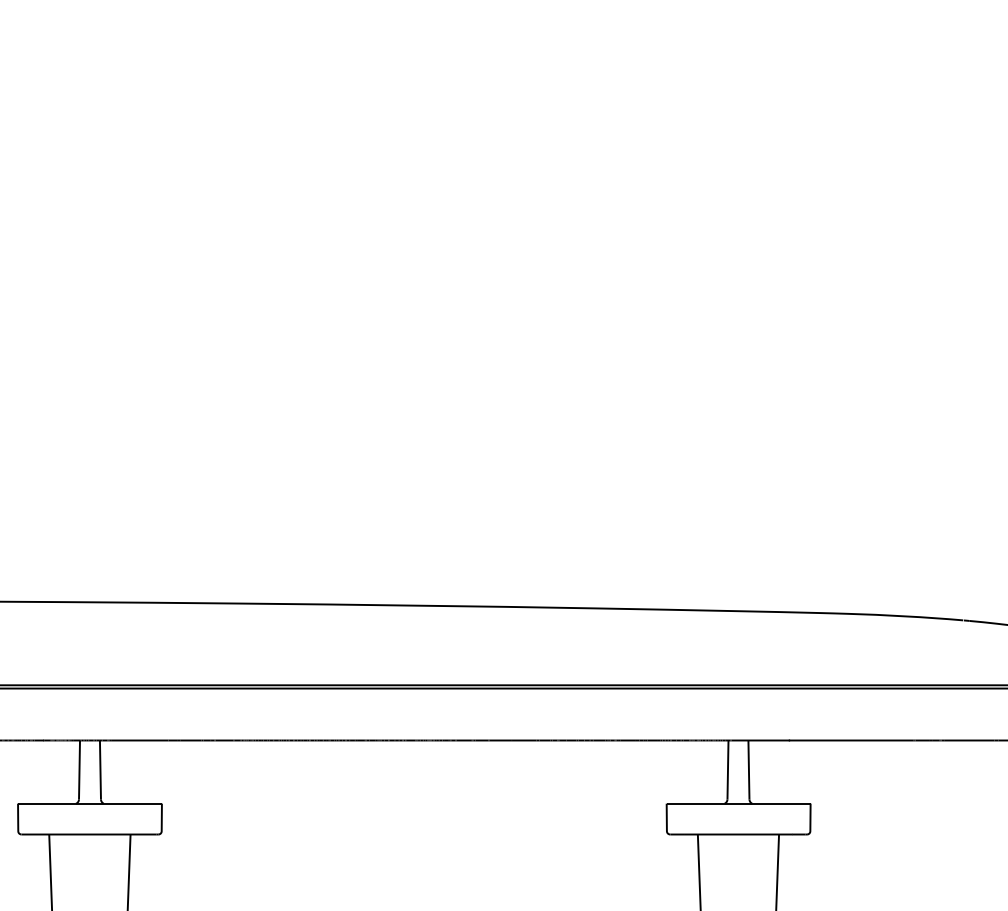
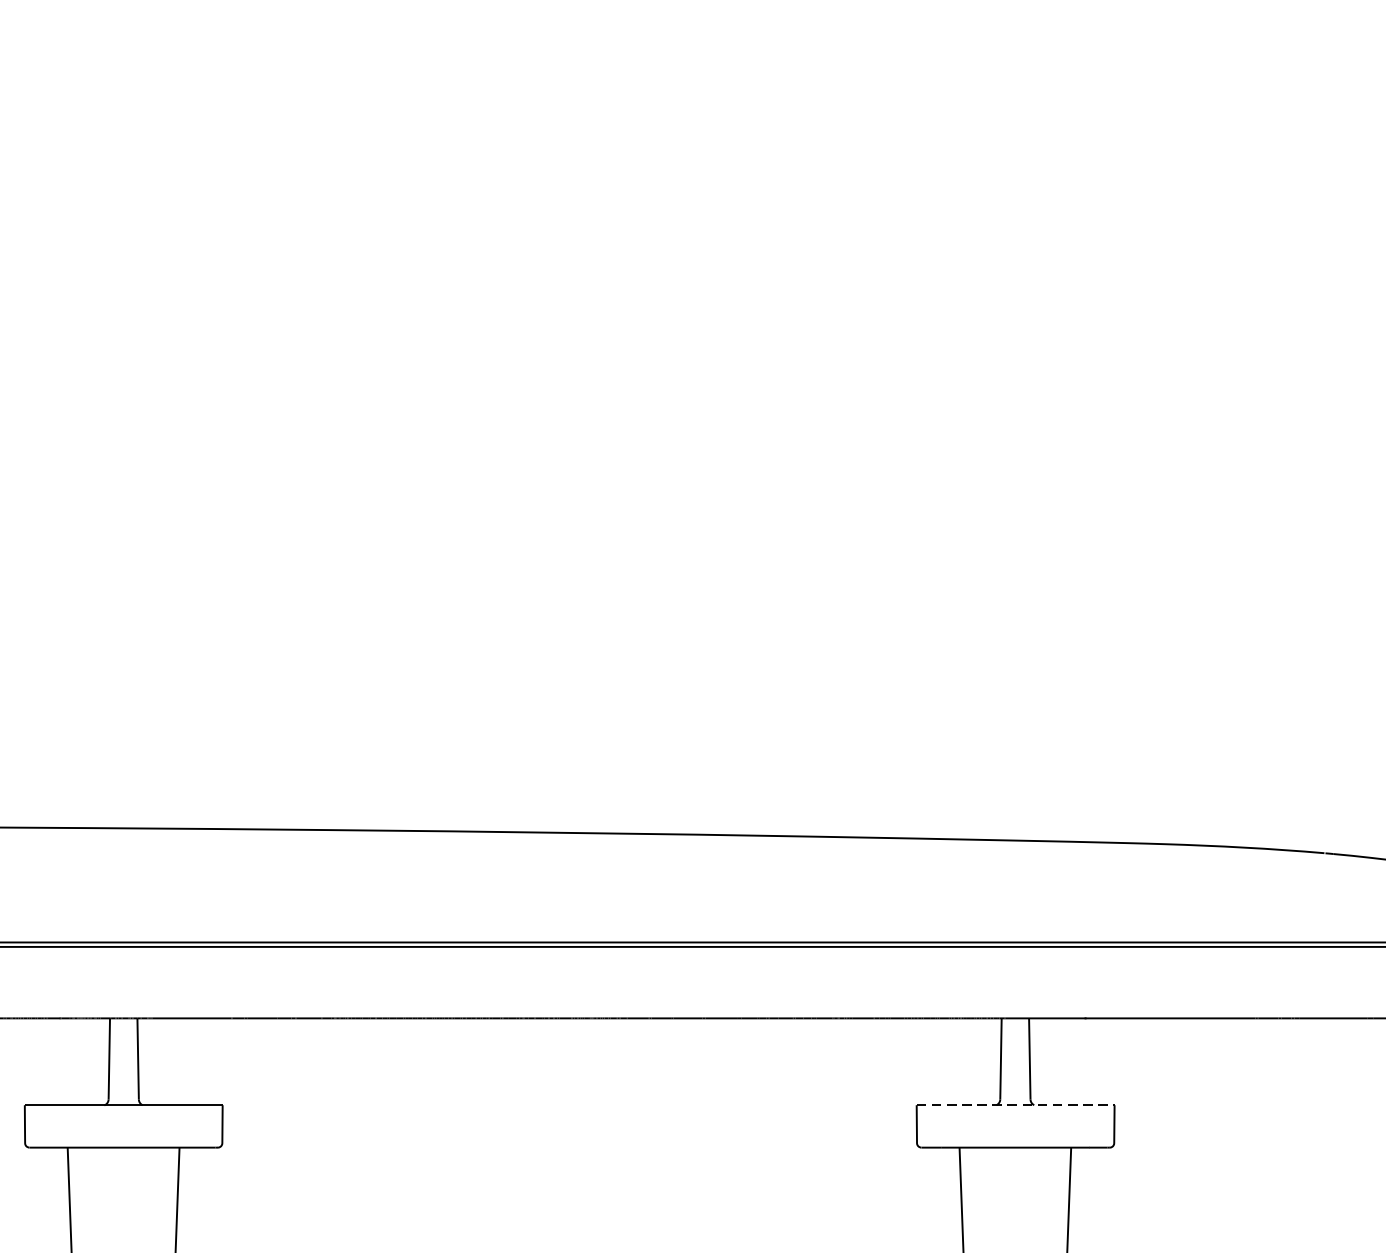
line: (738, 803) -> (1015, 1105), solid -> dashed

